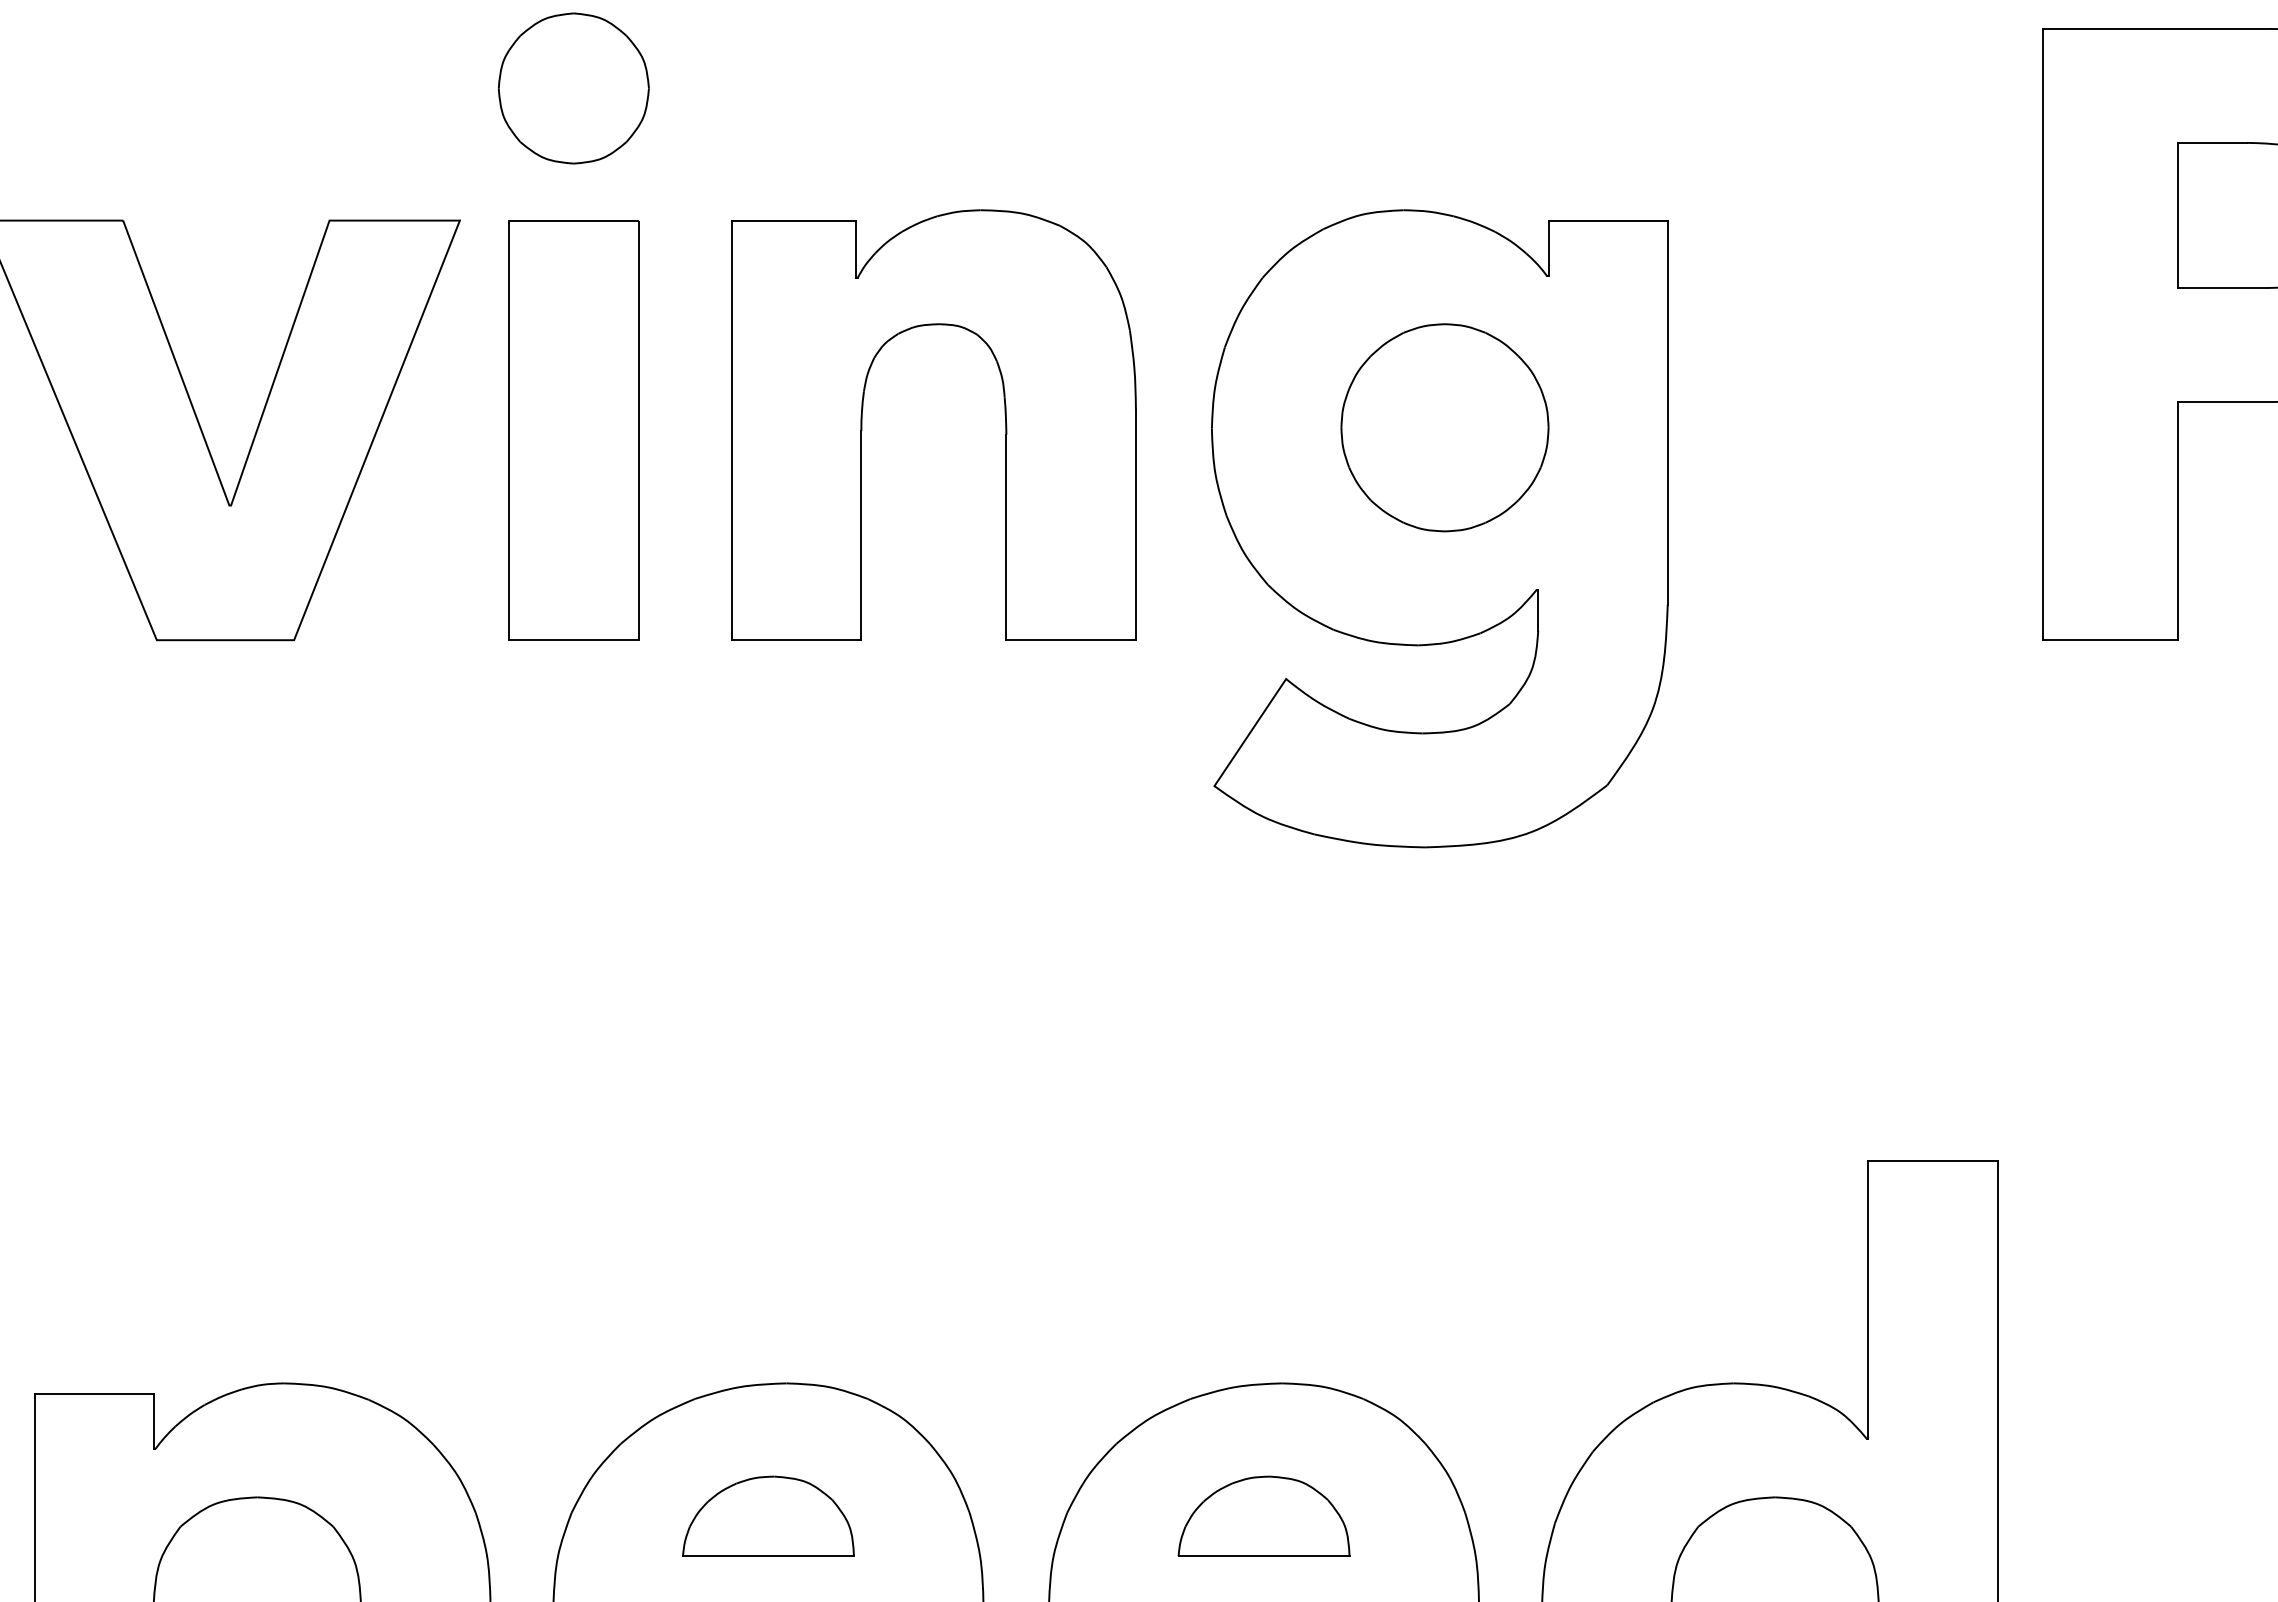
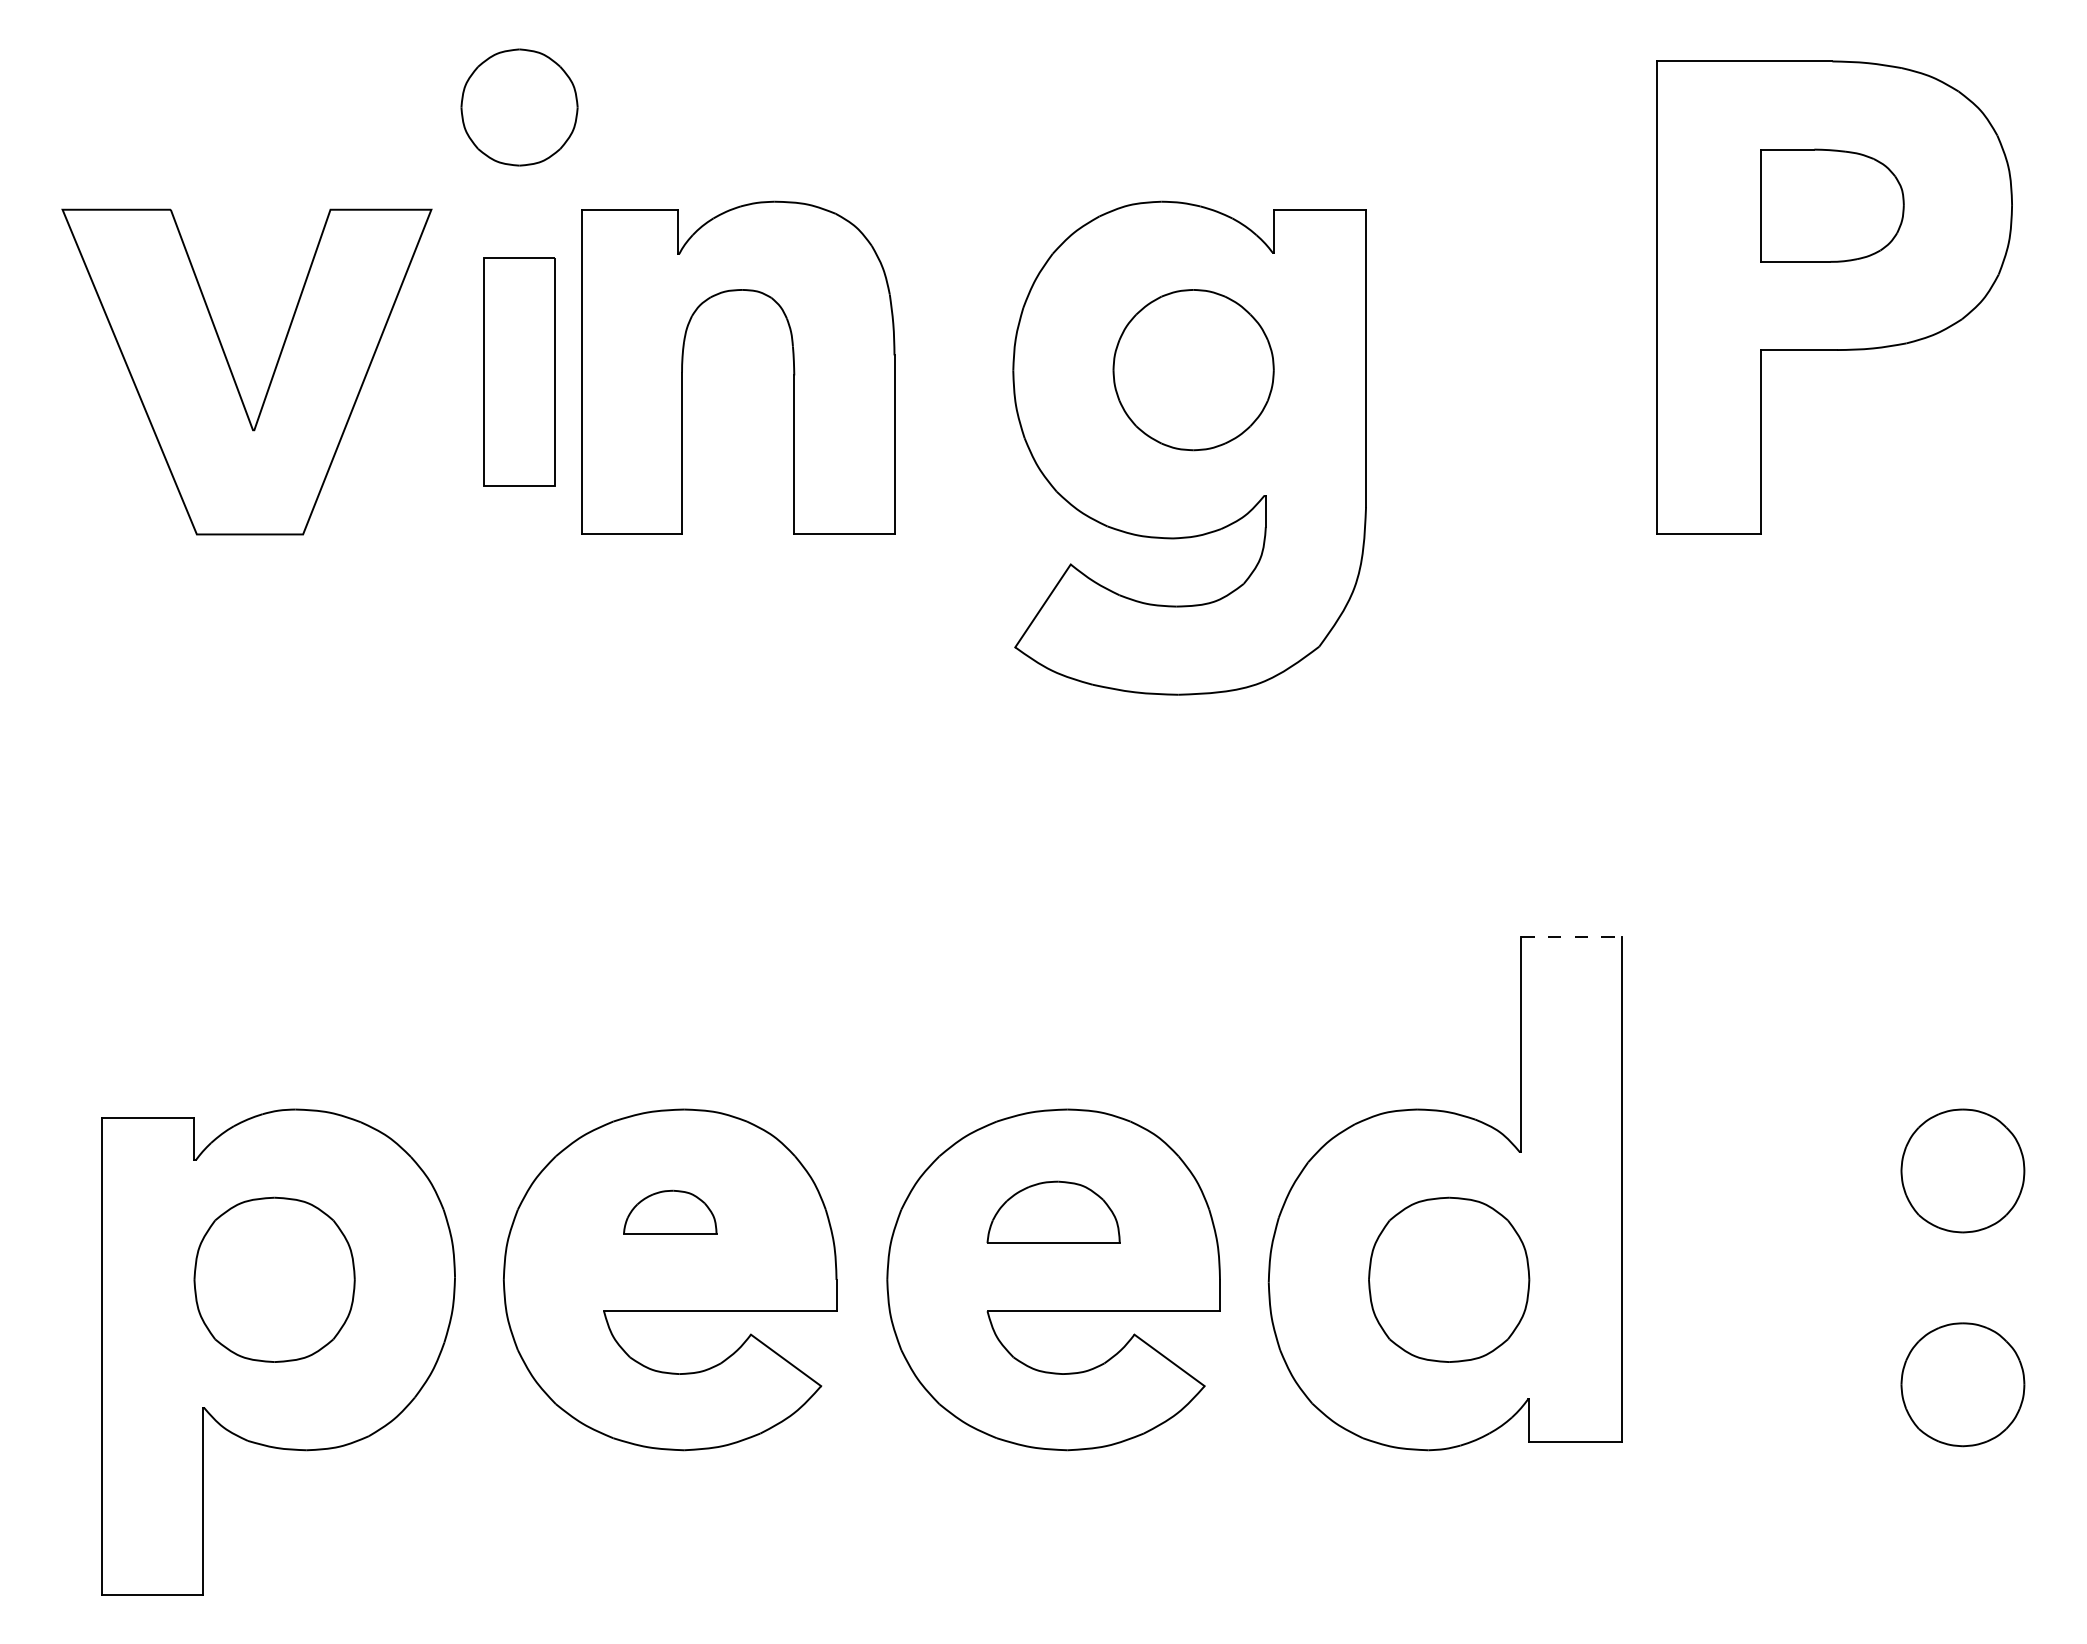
part: (1004, 414) -> (792, 359), moved
part: (573, 429) -> (519, 371), size x0.7
line: (1933, 1161) -> (1571, 937), solid -> dashed
part: (768, 1515) -> (670, 1211), size x0.7

